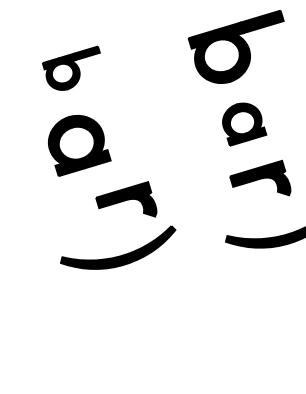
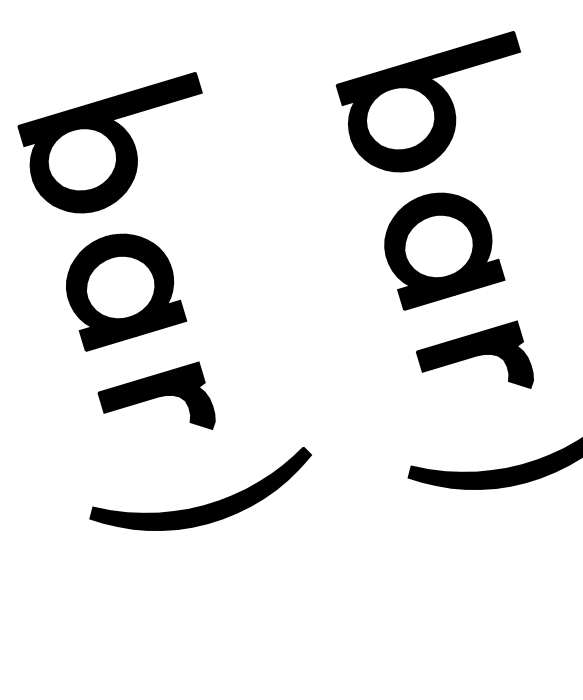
part: (71, 68) -> (110, 143), size x1.67
part: (244, 124) -> (444, 251), size x1.43
part: (126, 199) -> (156, 396), moved

